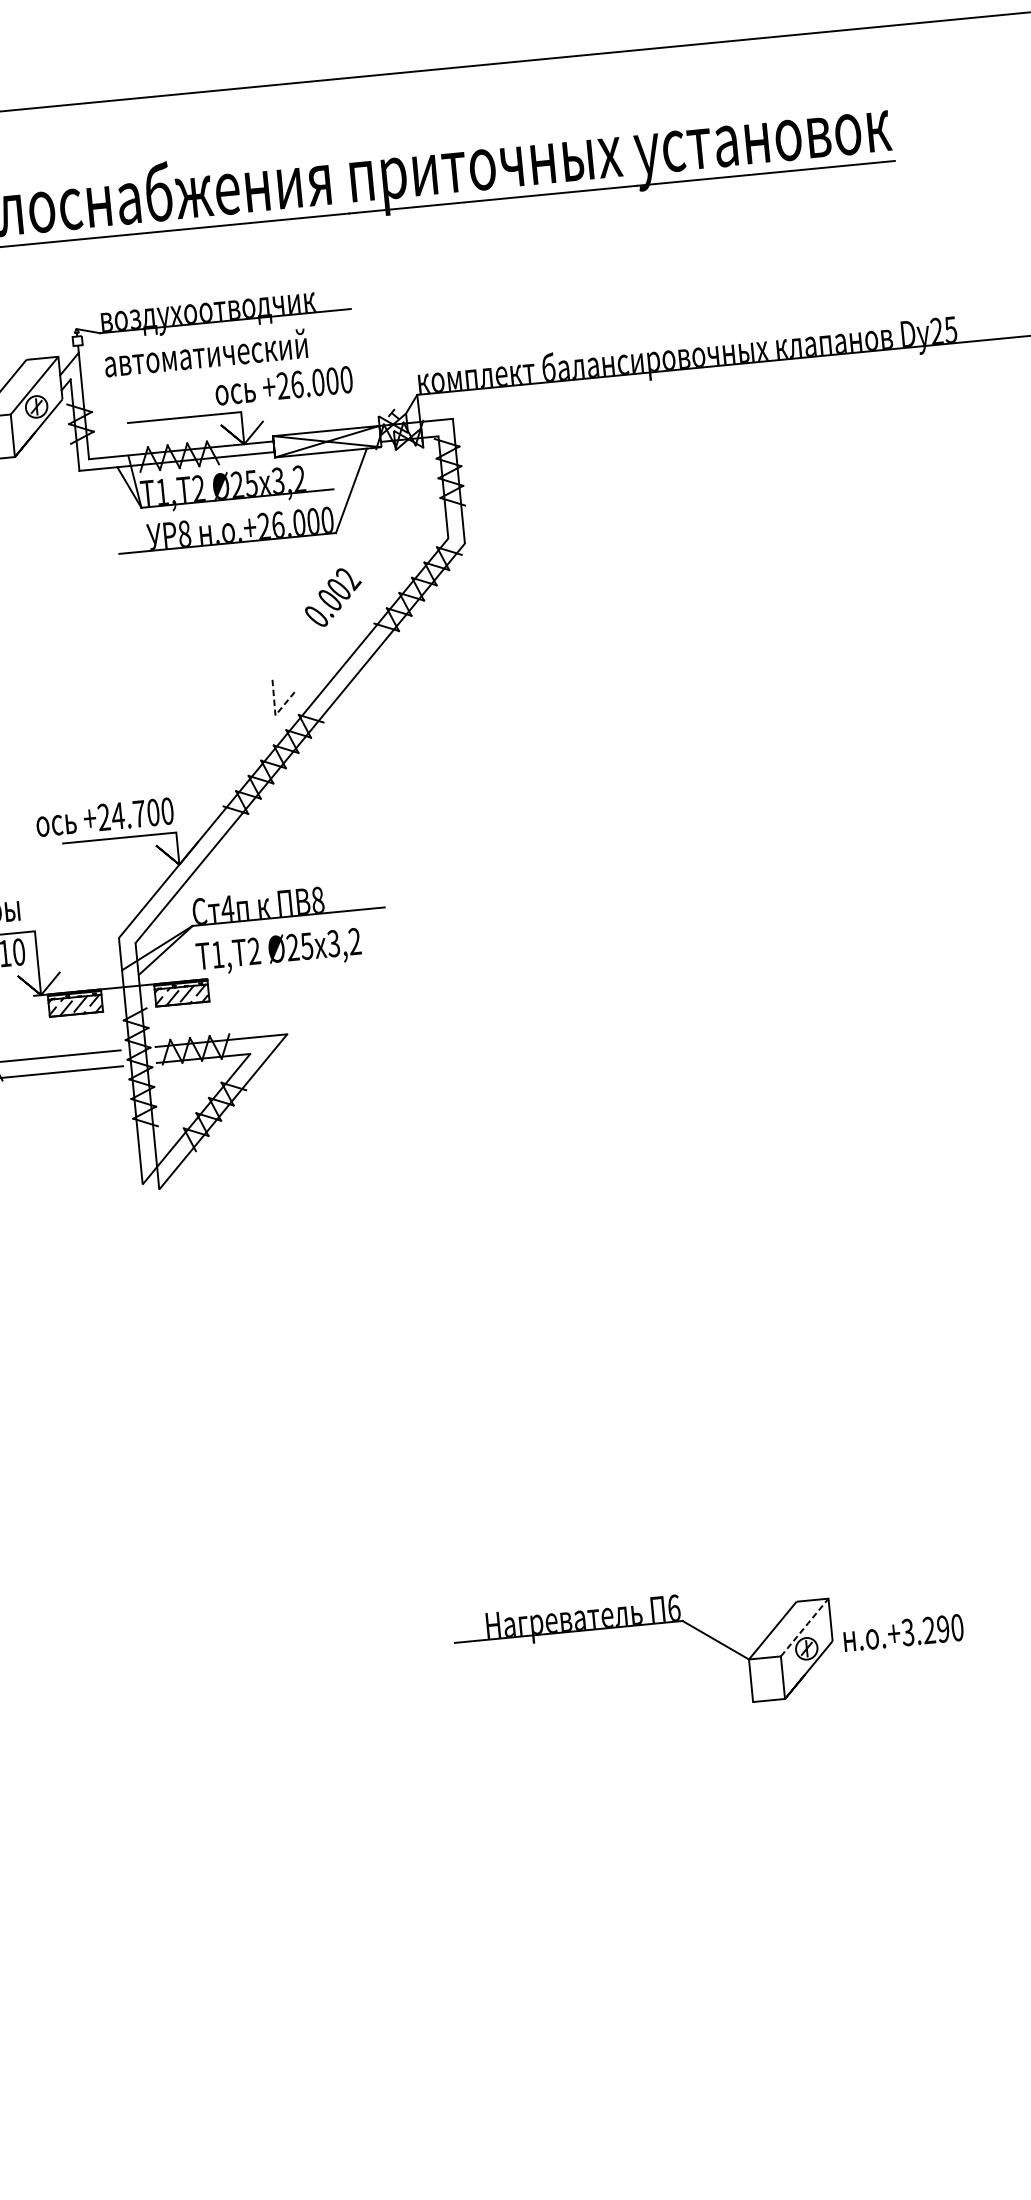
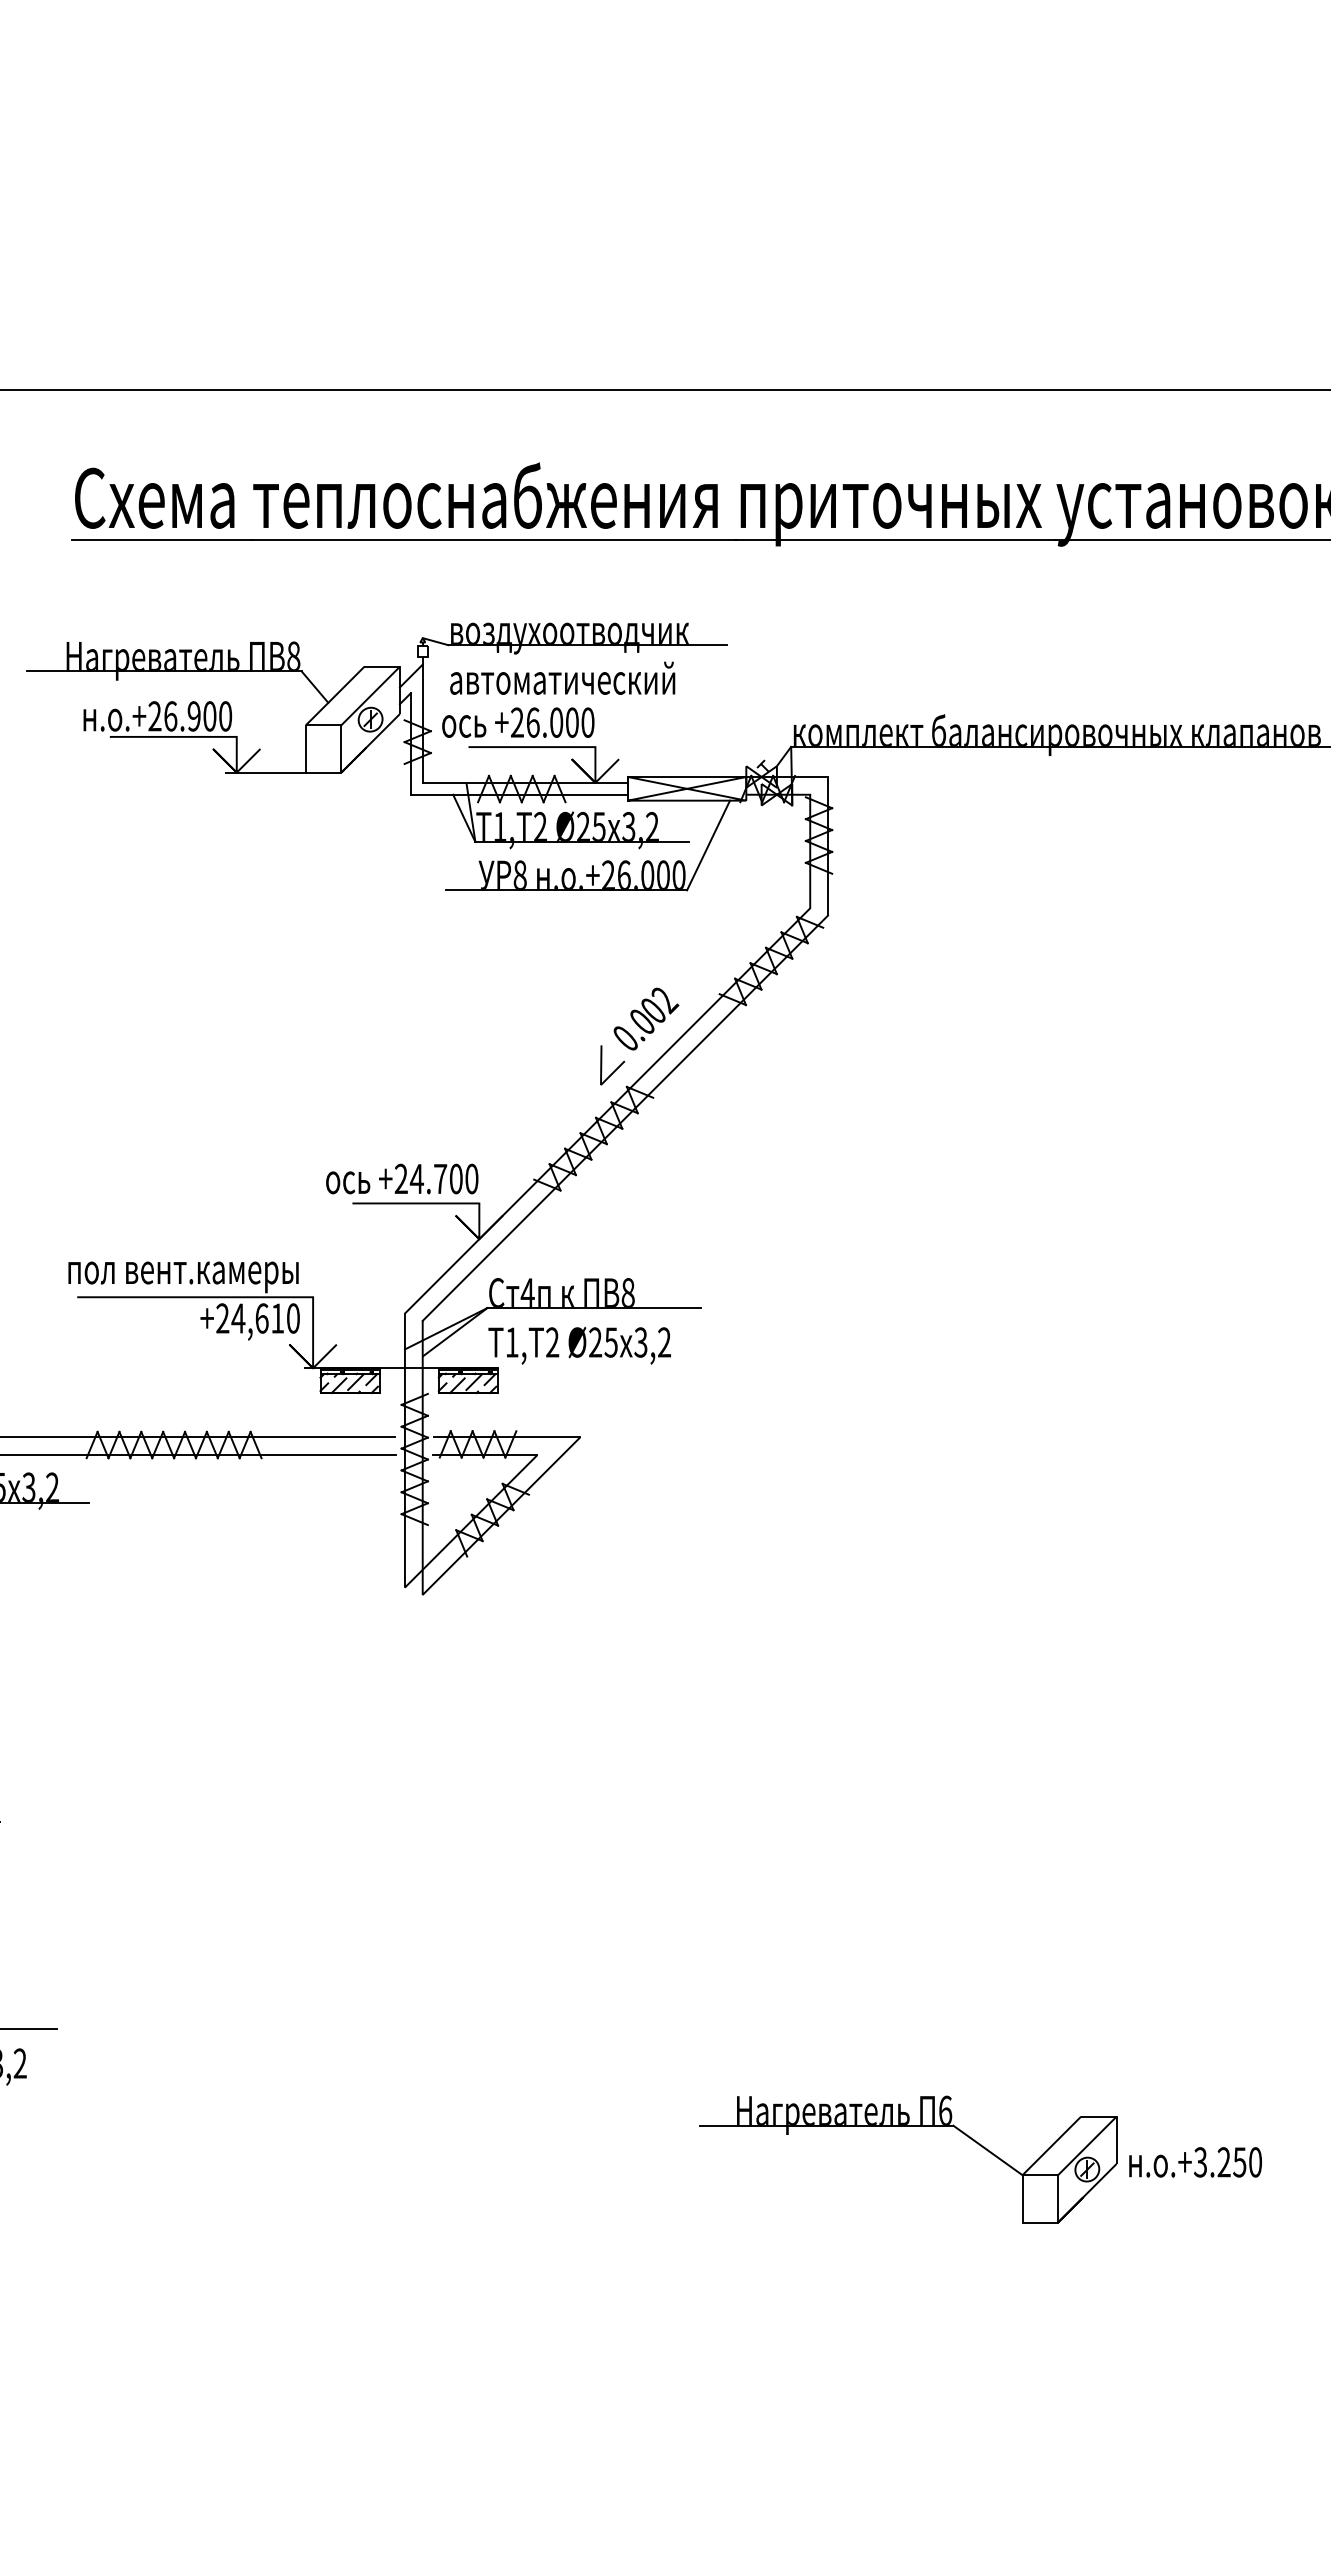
text: (284, 385) -> (518, 722), moved
text: (333, 596) -> (646, 1018), moved
line: (275, 713) -> (601, 1082), dashed -> solid
line: (805, 1627) -> (1088, 2145), dashed -> solid
text: (943, 1629) -> (1239, 2162), .+3.290 -> .+3.250

